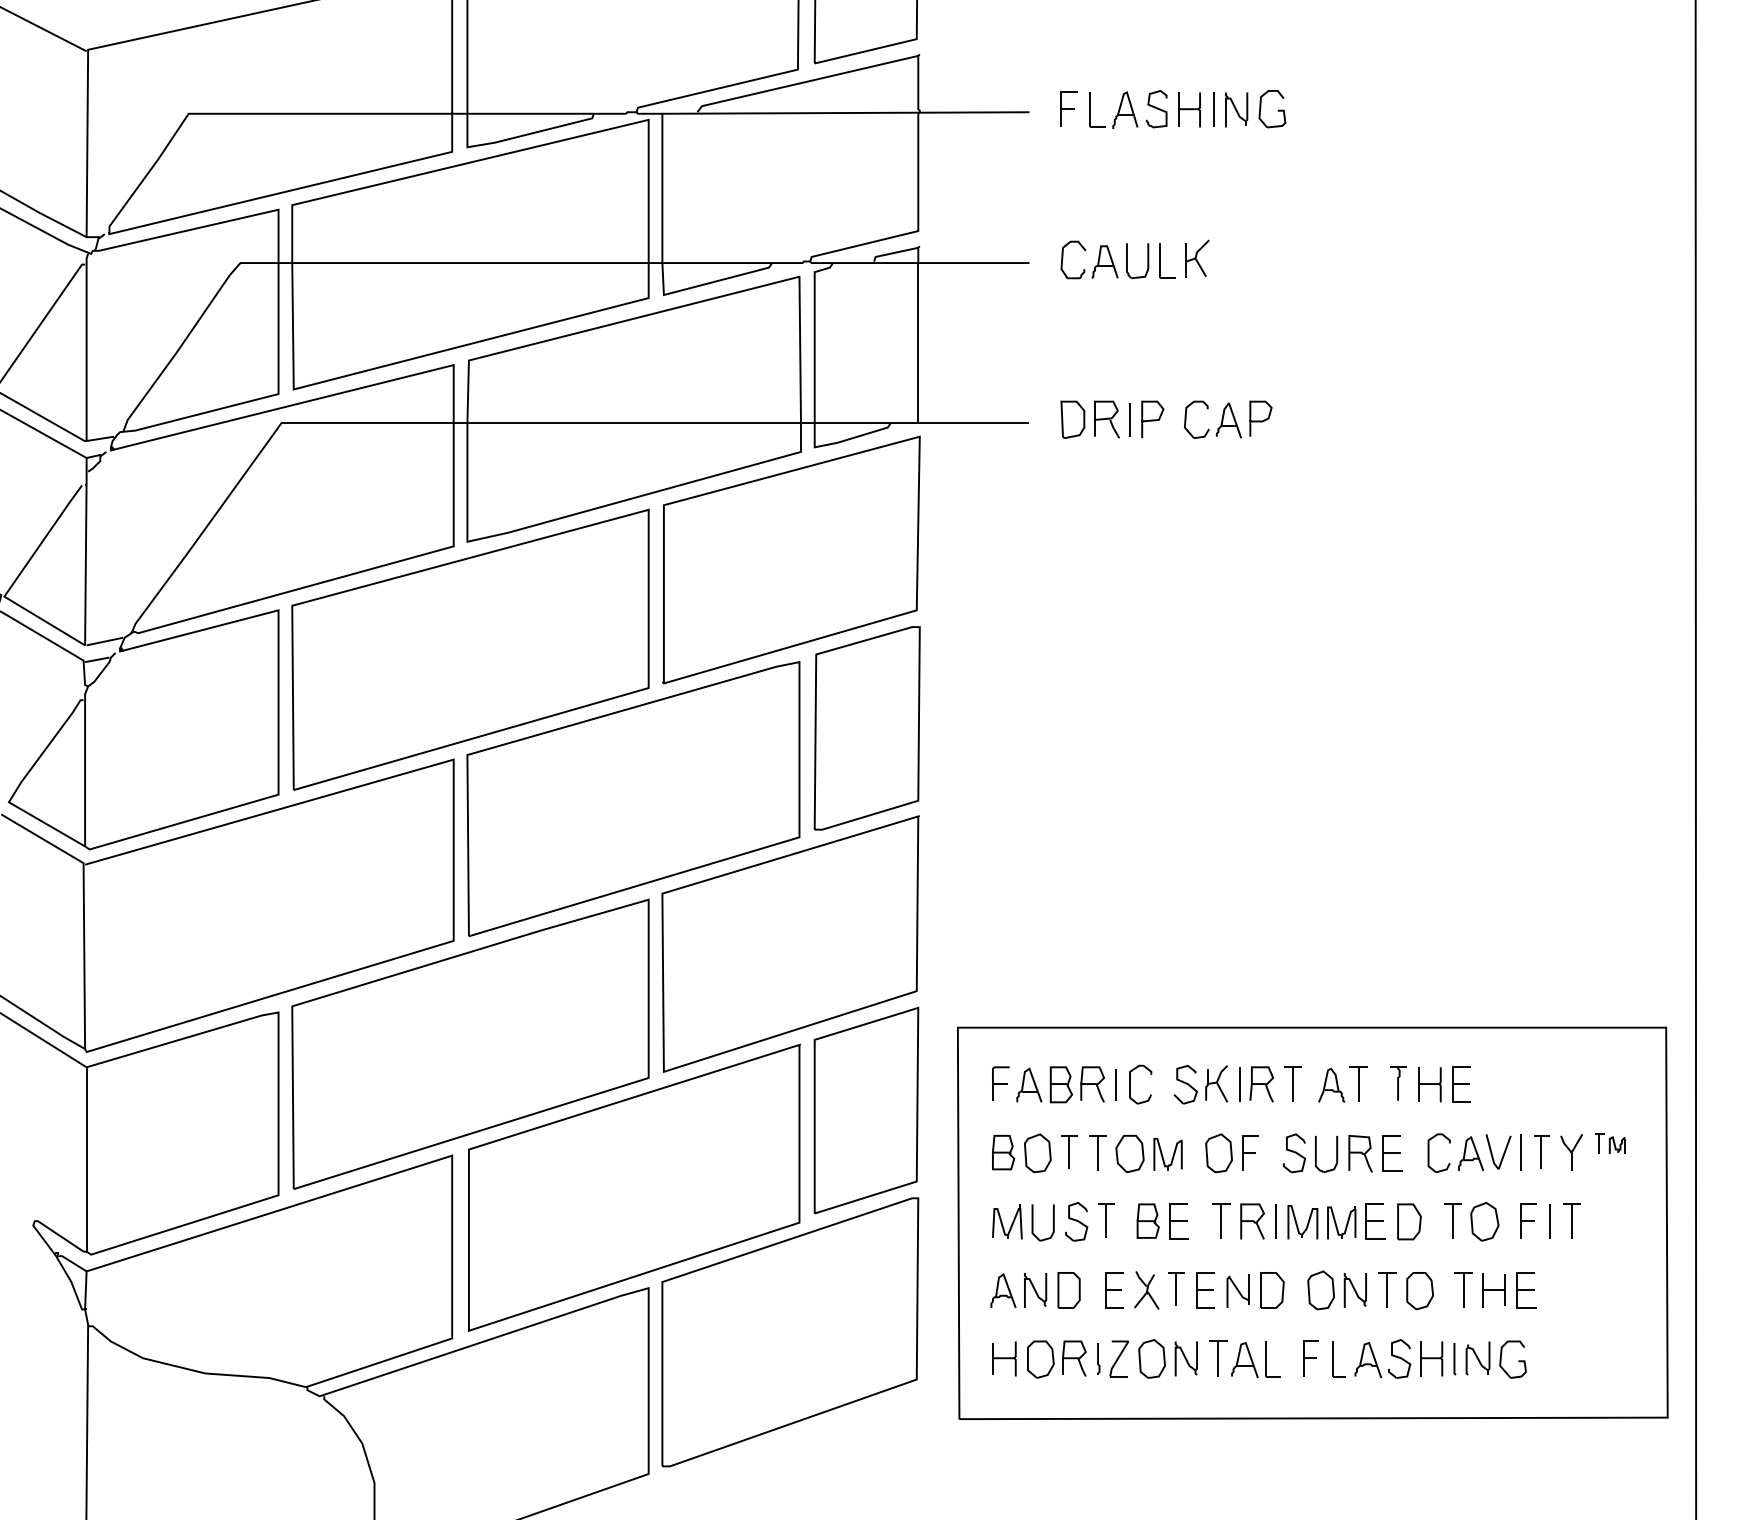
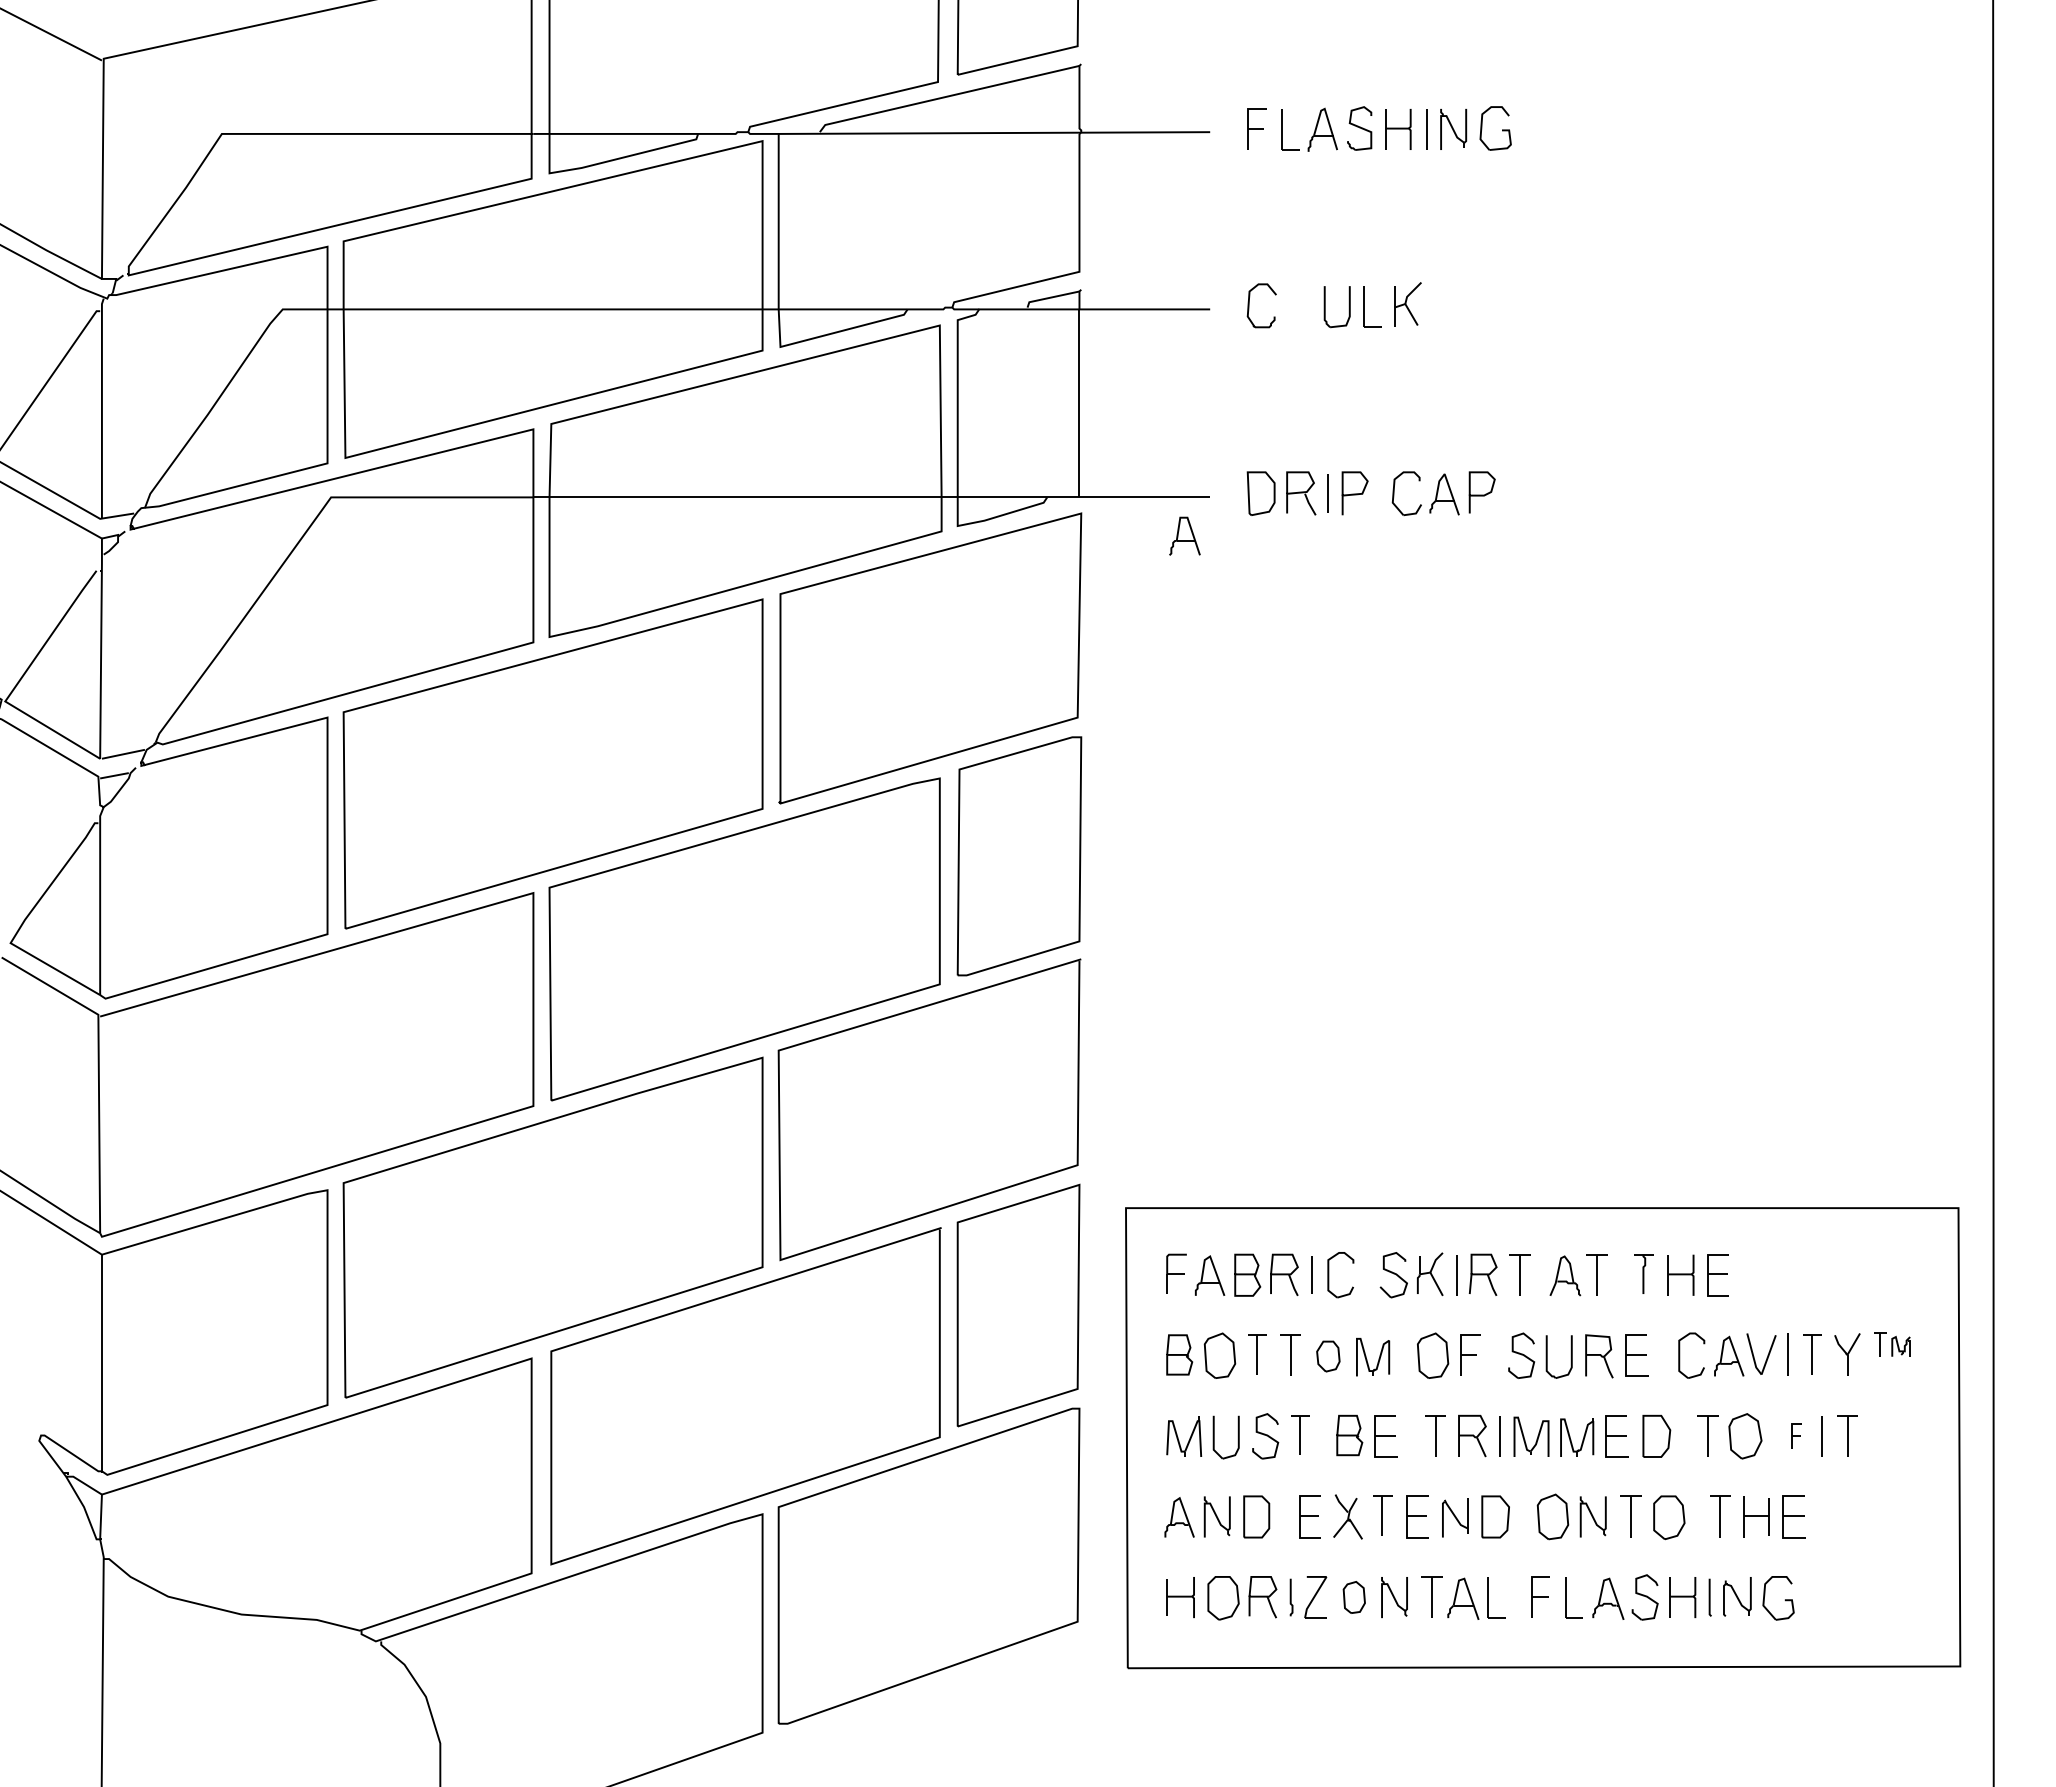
part: (1104, 261) -> (1184, 535), moved
part: (1130, 1153) -> (1328, 1356), size x0.7
part: (1528, 1221) -> (1796, 1435), size x0.6
part: (1152, 1358) -> (1354, 1597), size x0.7

